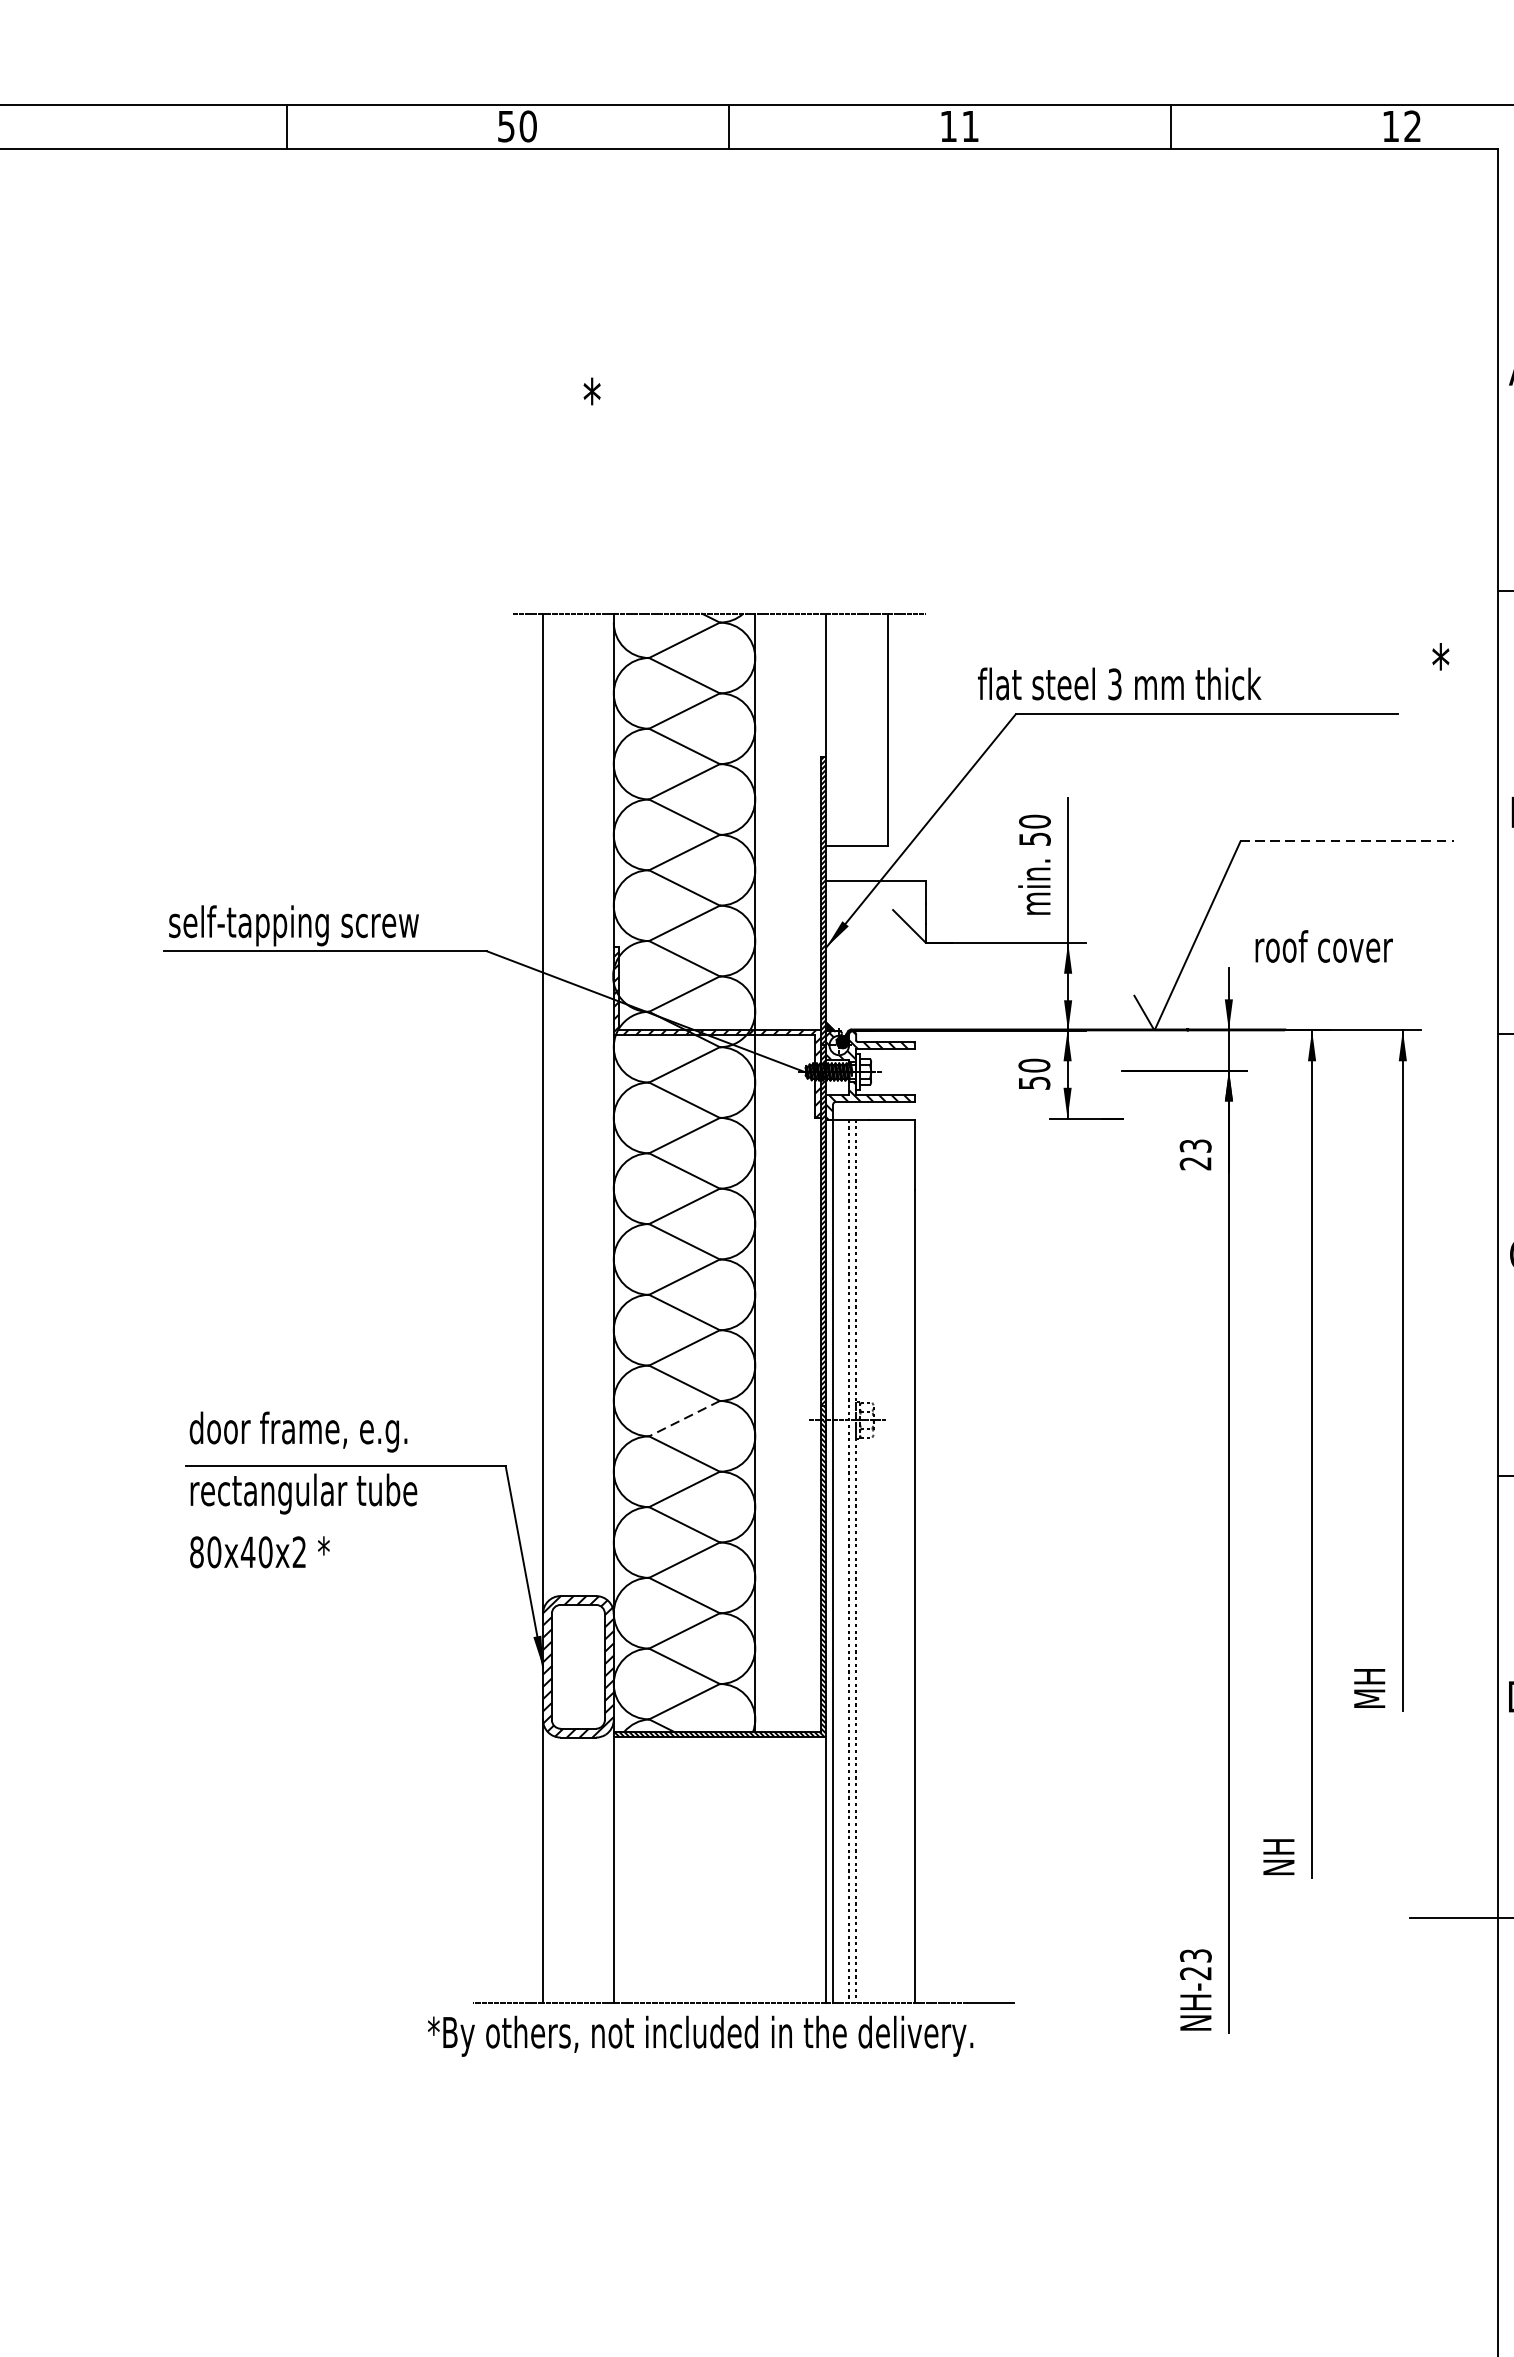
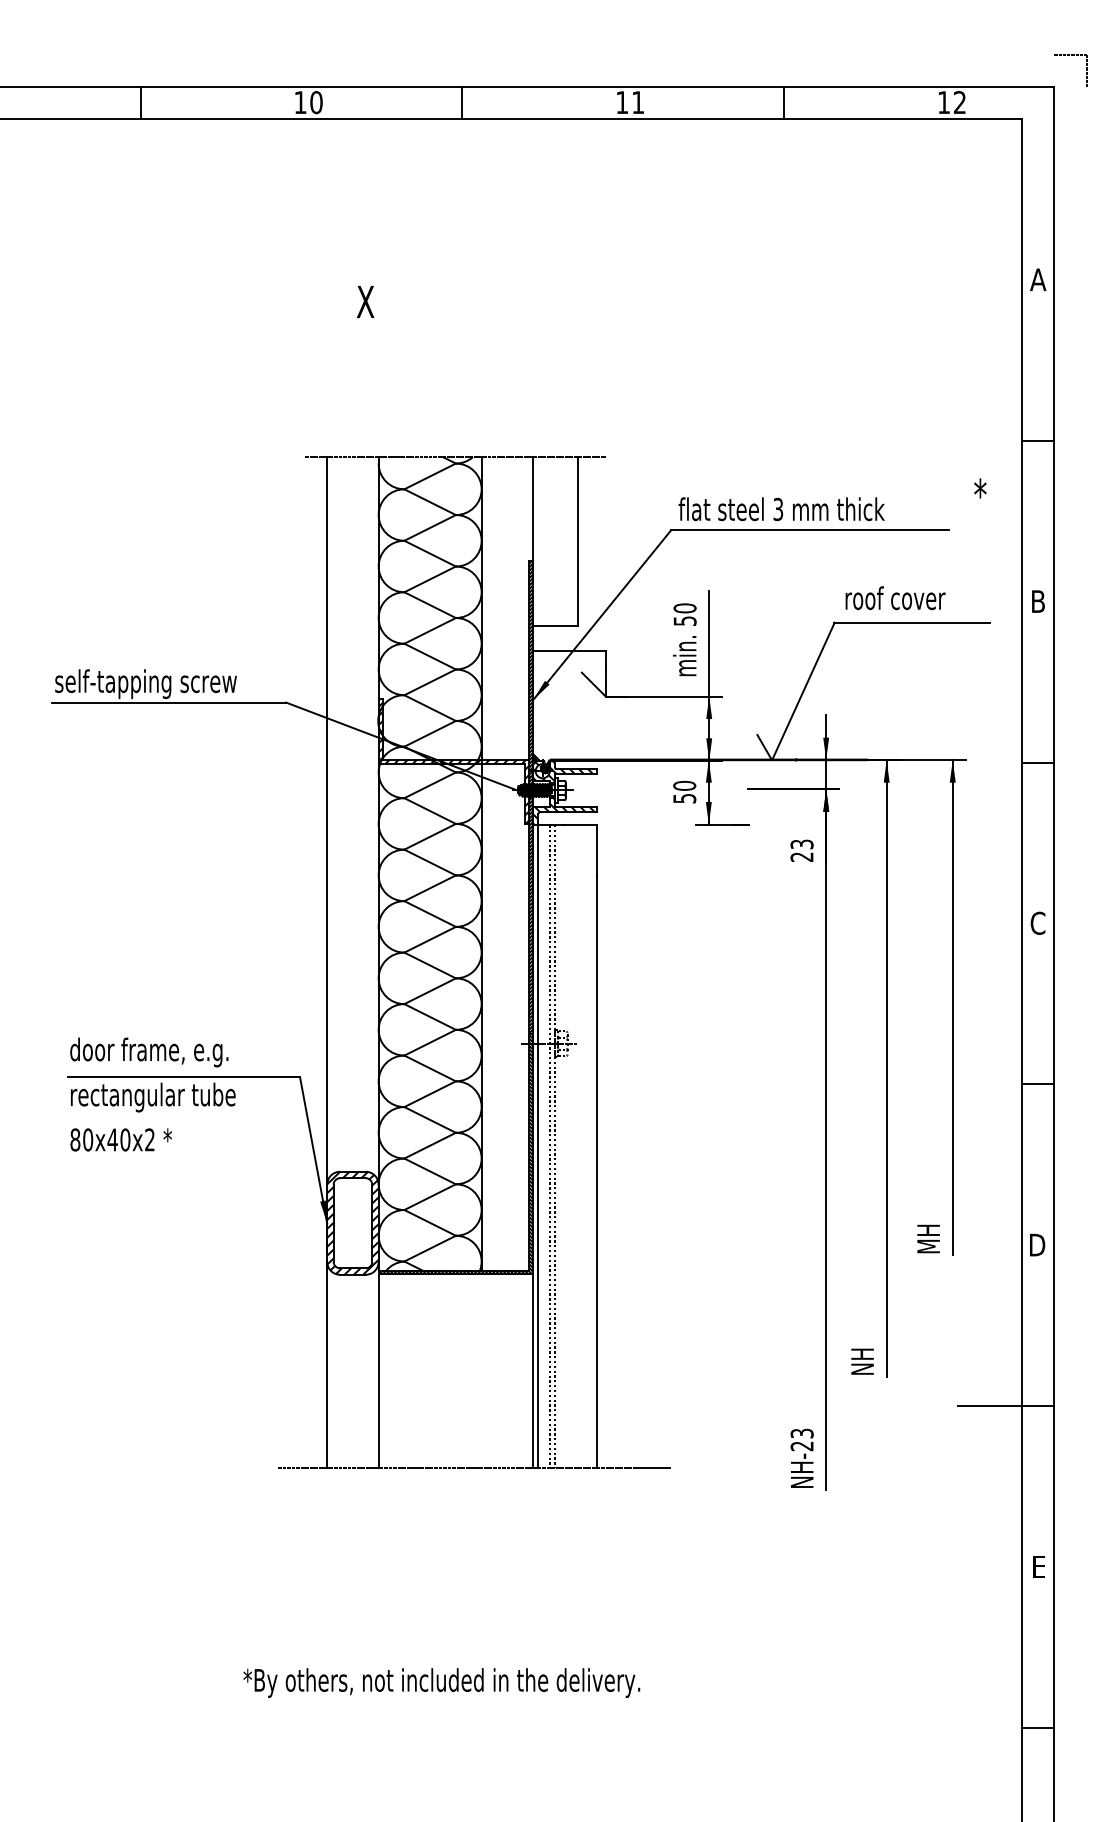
text: (506, 126) -> (300, 102), 50 -> 10
text: (595, 399) -> (365, 301), * -> X
text: (1119, 684) -> (781, 509), moved
line: (1347, 841) -> (912, 622), dashed -> solid
text: (1324, 946) -> (895, 598), moved
line: (685, 1418) -> (430, 1042), dashed -> solid
text: (700, 2035) -> (441, 1682), moved

